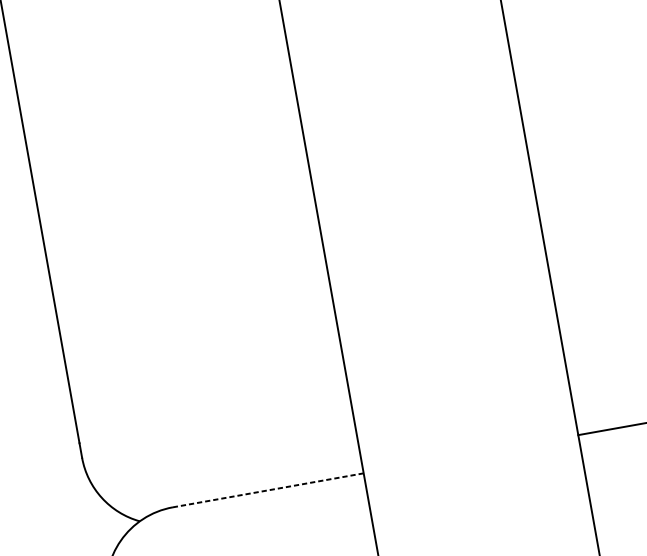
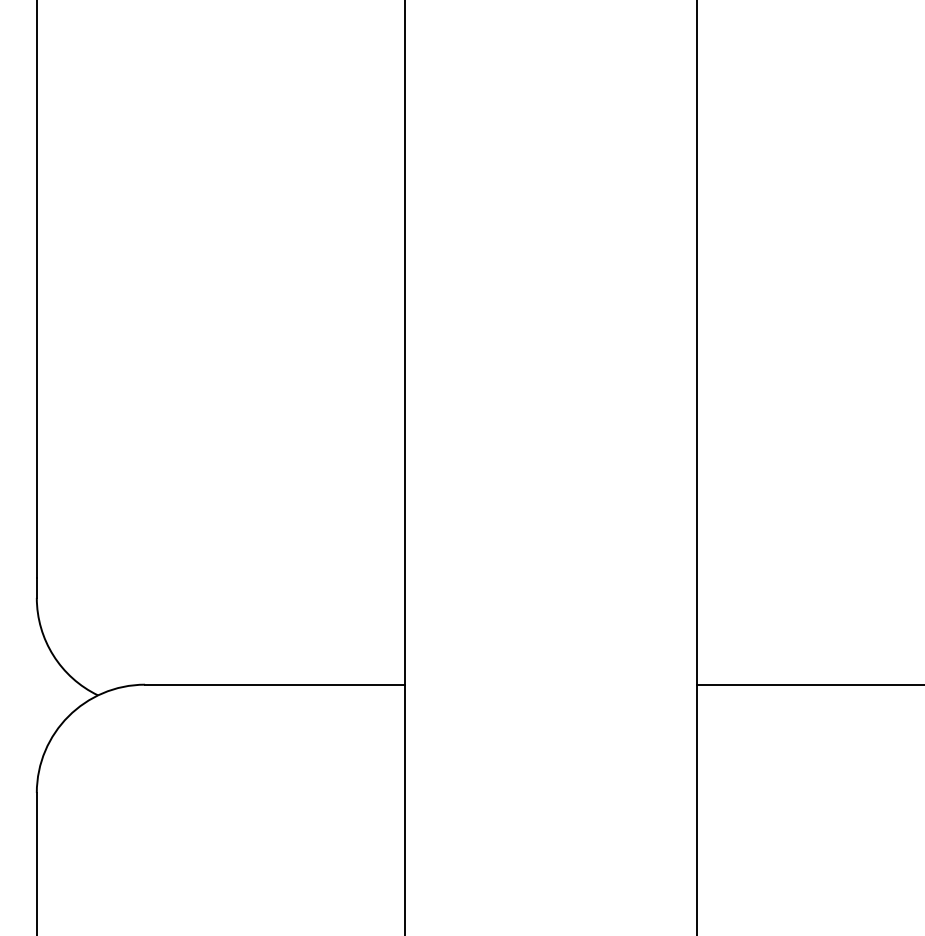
line: (268, 490) -> (275, 684), dashed -> solid

